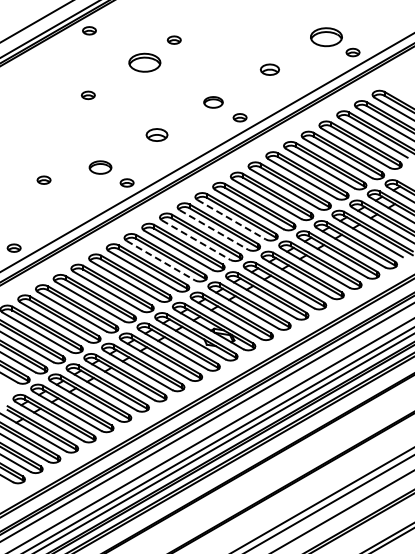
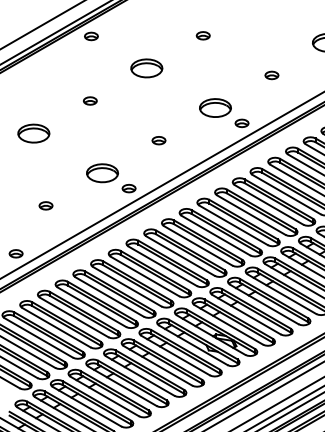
part: (173, 39) -> (202, 35), moved
part: (269, 69) -> (271, 75), size x0.71
part: (213, 102) -> (215, 108), size x1.67
part: (31, 127) -> (33, 133), added
part: (156, 134) -> (158, 140), size x0.62
part: (100, 167) -> (102, 173), size x1.43
part: (43, 179) -> (45, 205), moved
line: (231, 219) -> (233, 225), dashed -> solid
line: (213, 229) -> (215, 235), dashed -> solid
line: (196, 240) -> (198, 246), dashed -> solid
line: (160, 260) -> (162, 266), dashed -> solid

